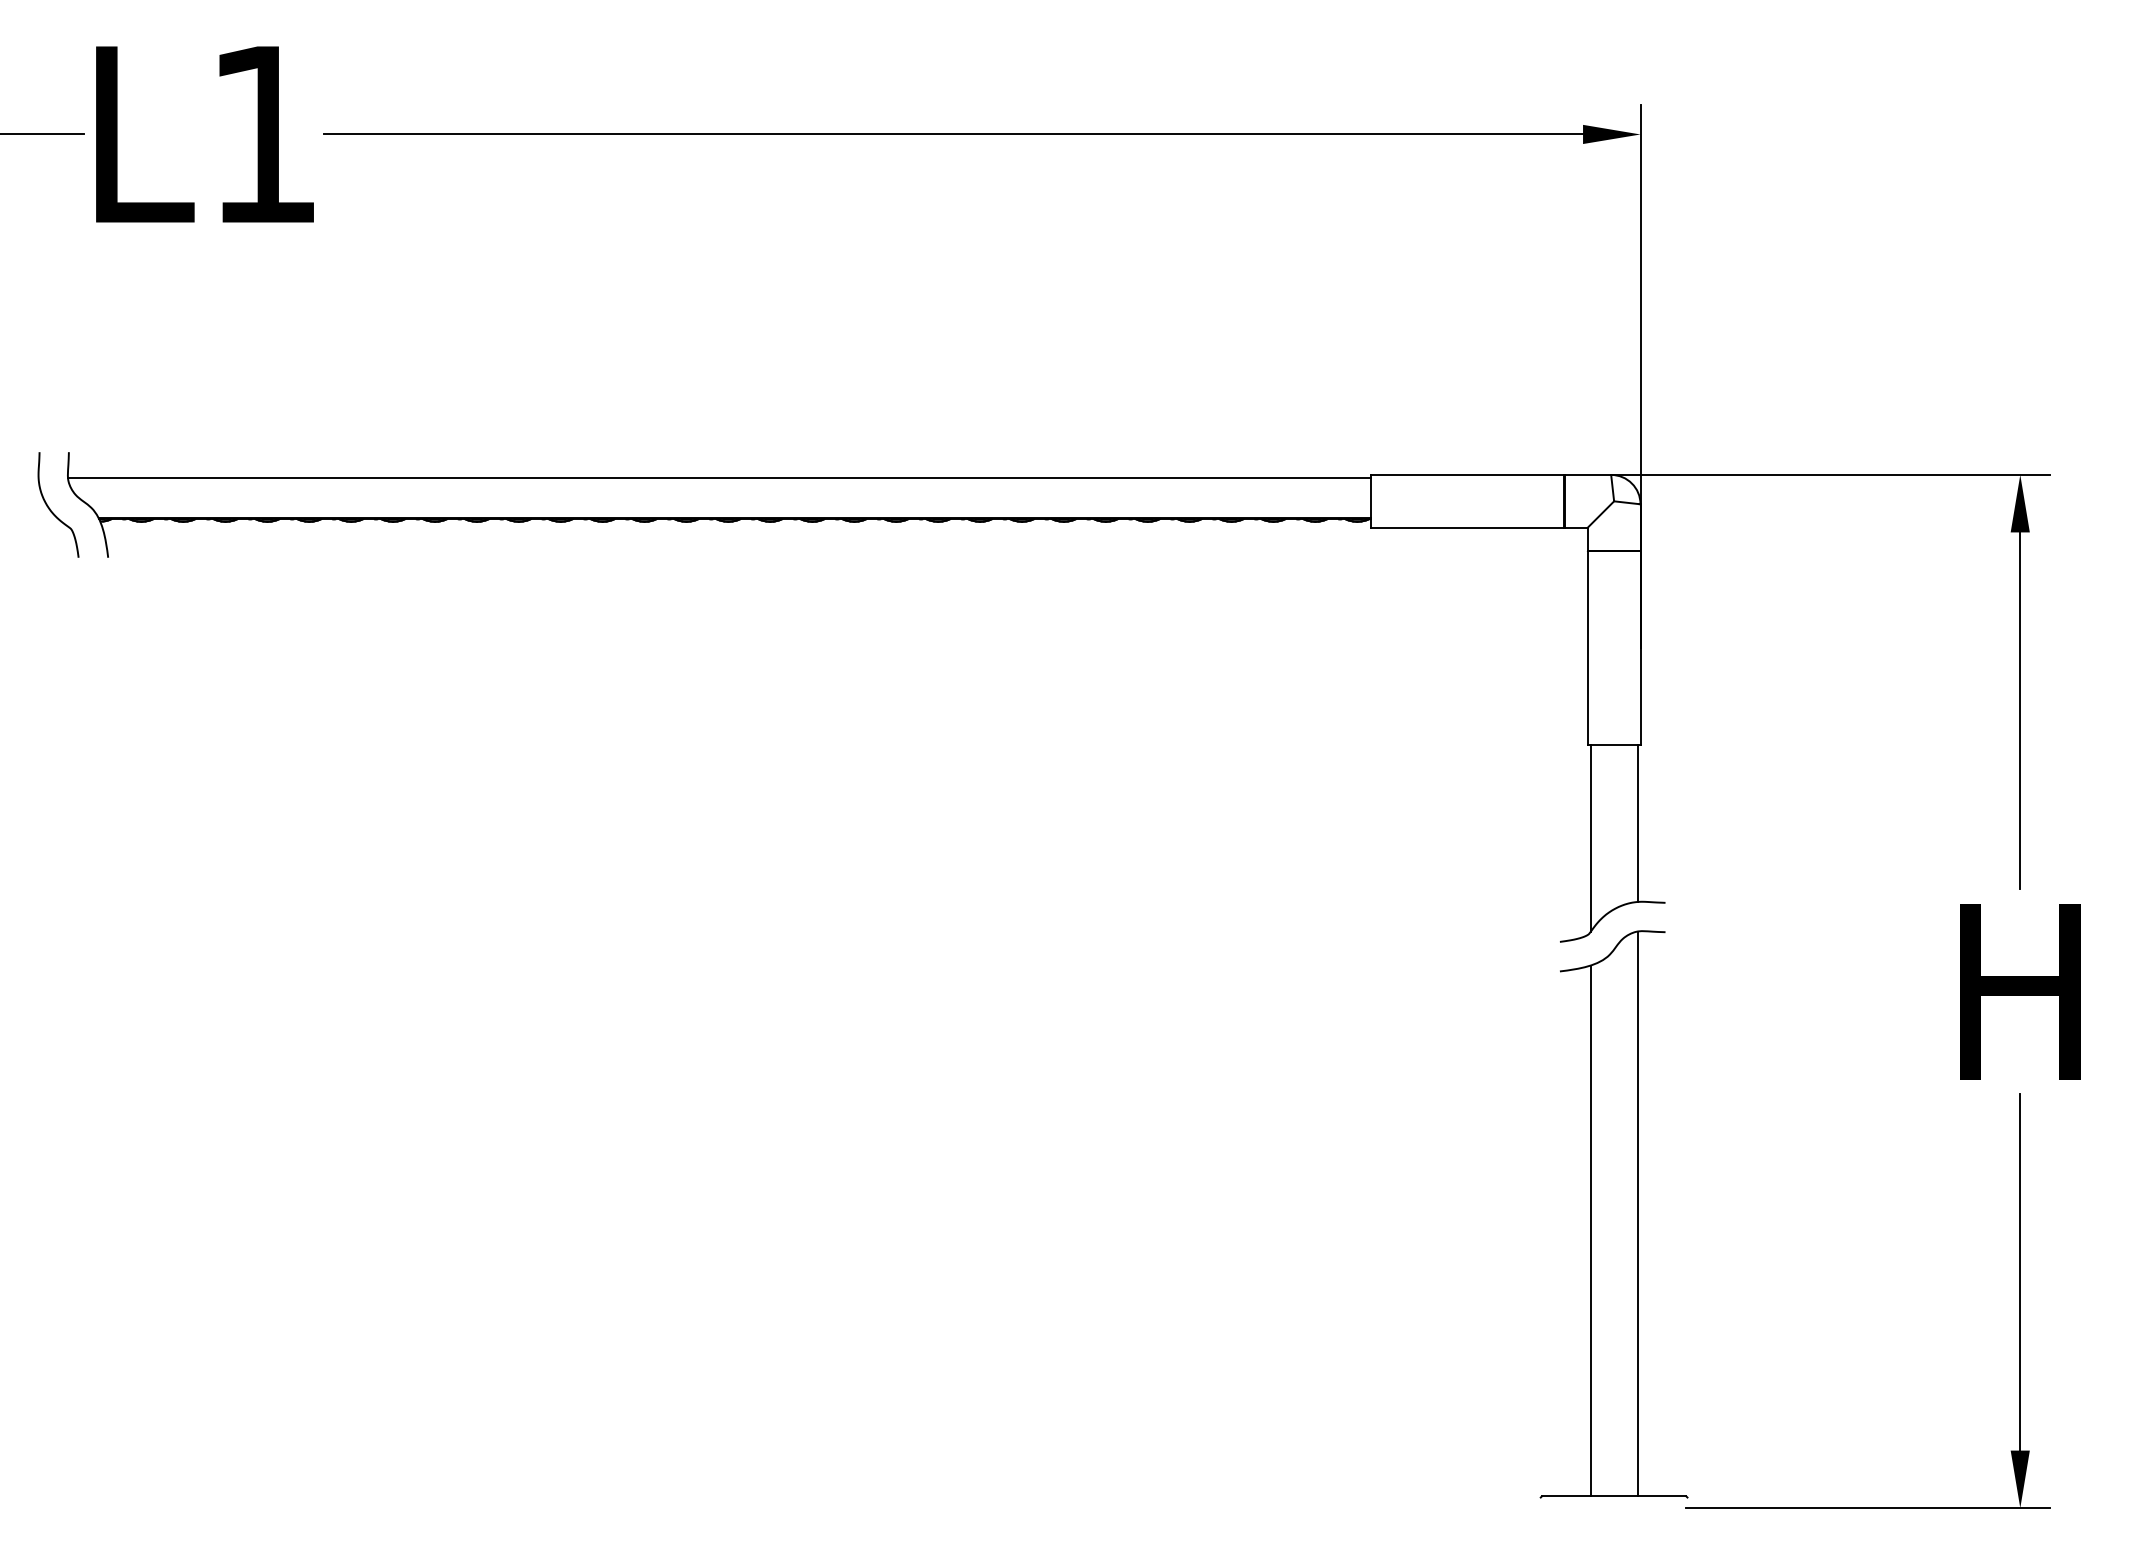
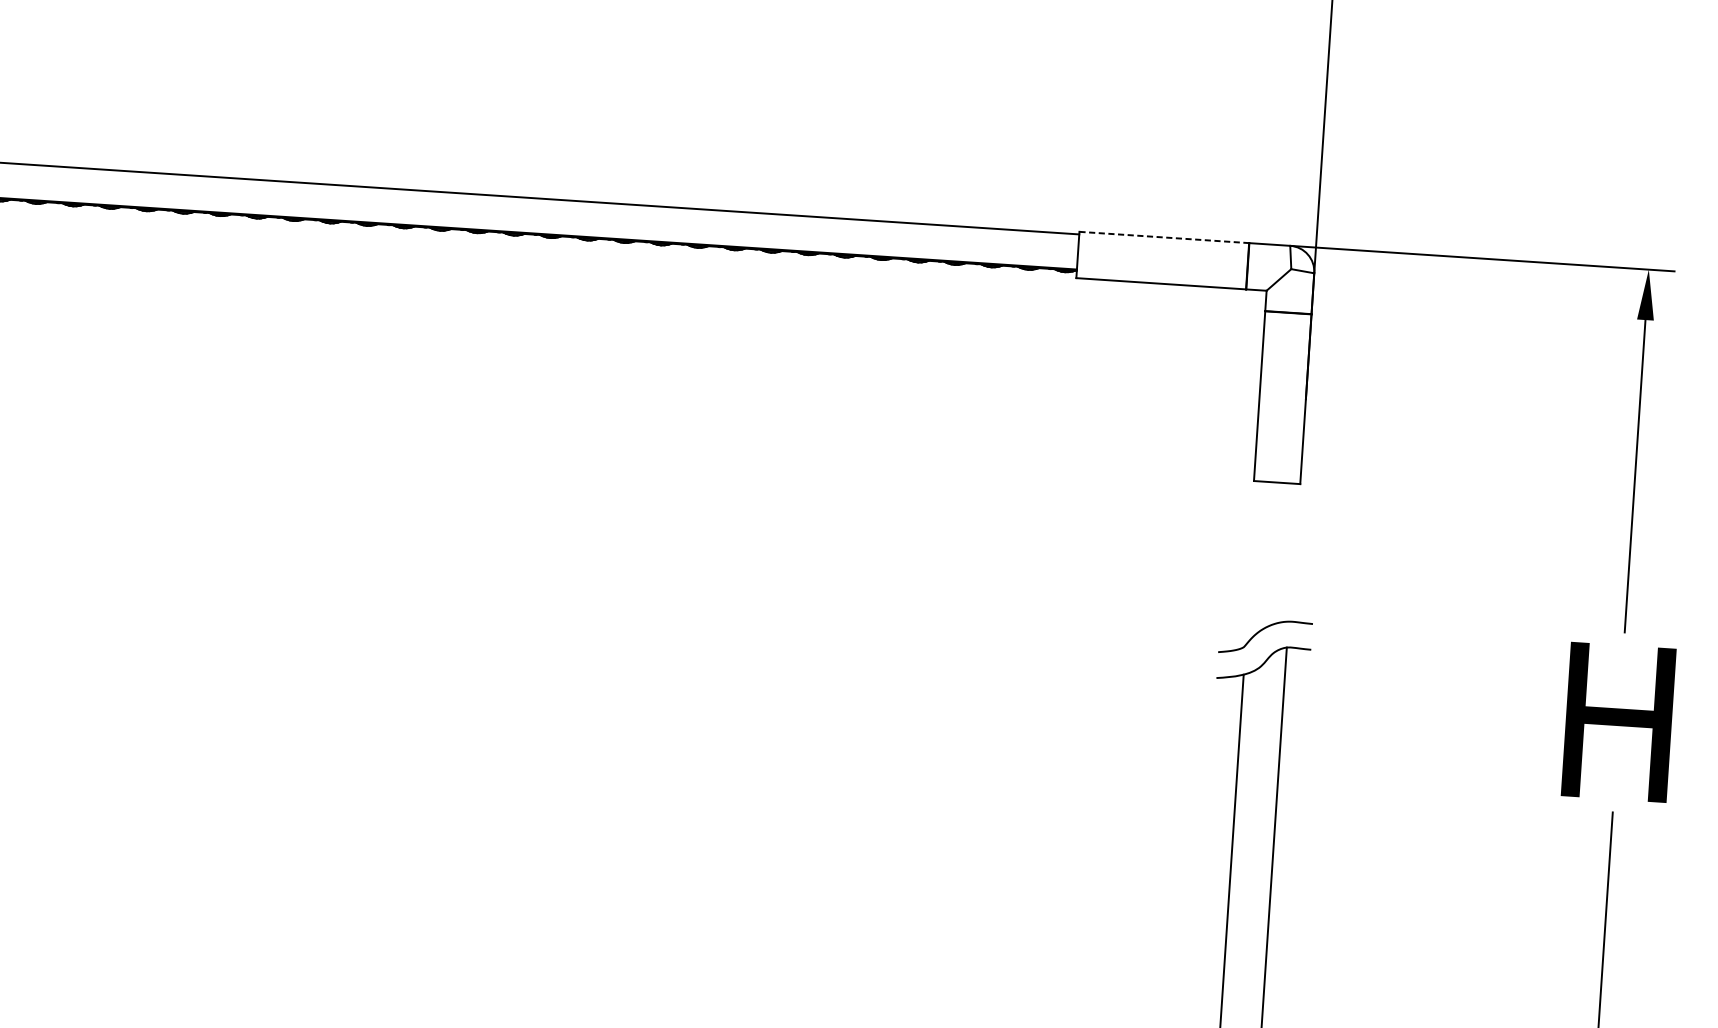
line: (1467, 474) -> (1164, 237), solid -> dashed
line: (1637, 823) -> (1293, 552), removed
line: (1590, 838) -> (1250, 563), removed

